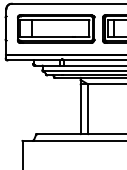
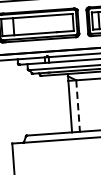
line: (88, 109) -> (78, 106), solid -> dashed

